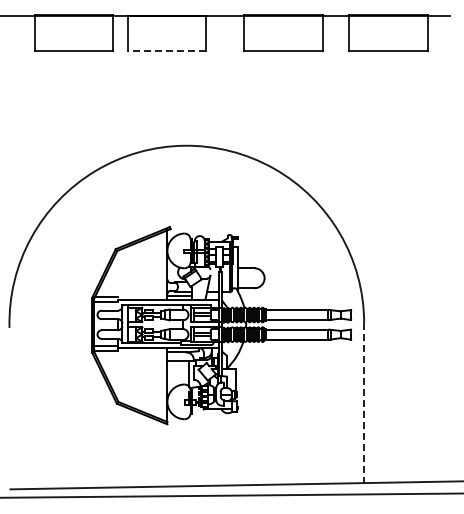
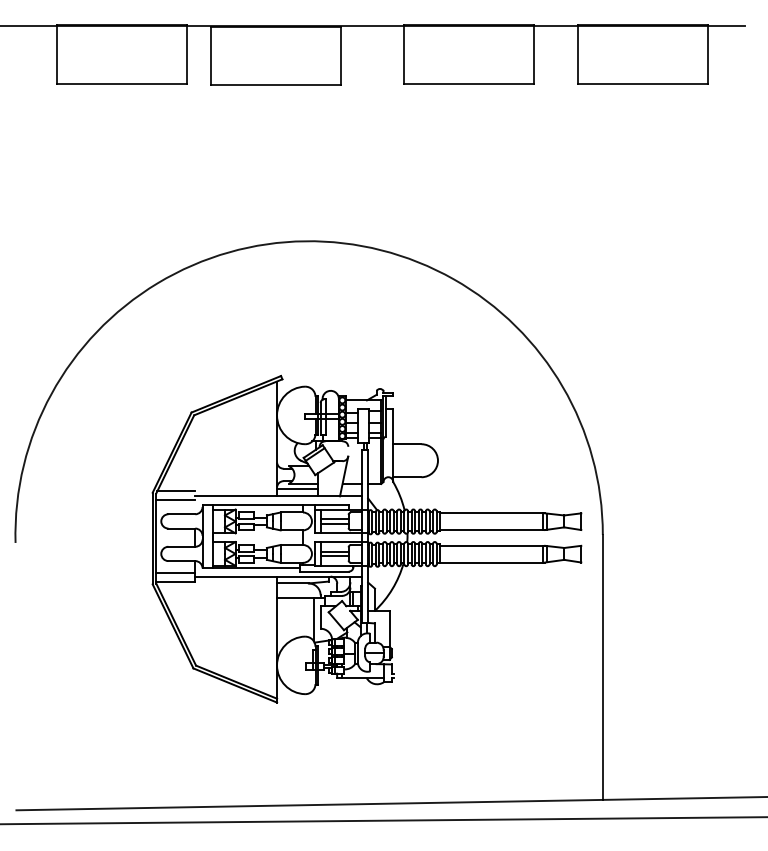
line: (166, 51) -> (275, 85), dashed -> solid
line: (364, 403) -> (603, 668), dashed -> solid

